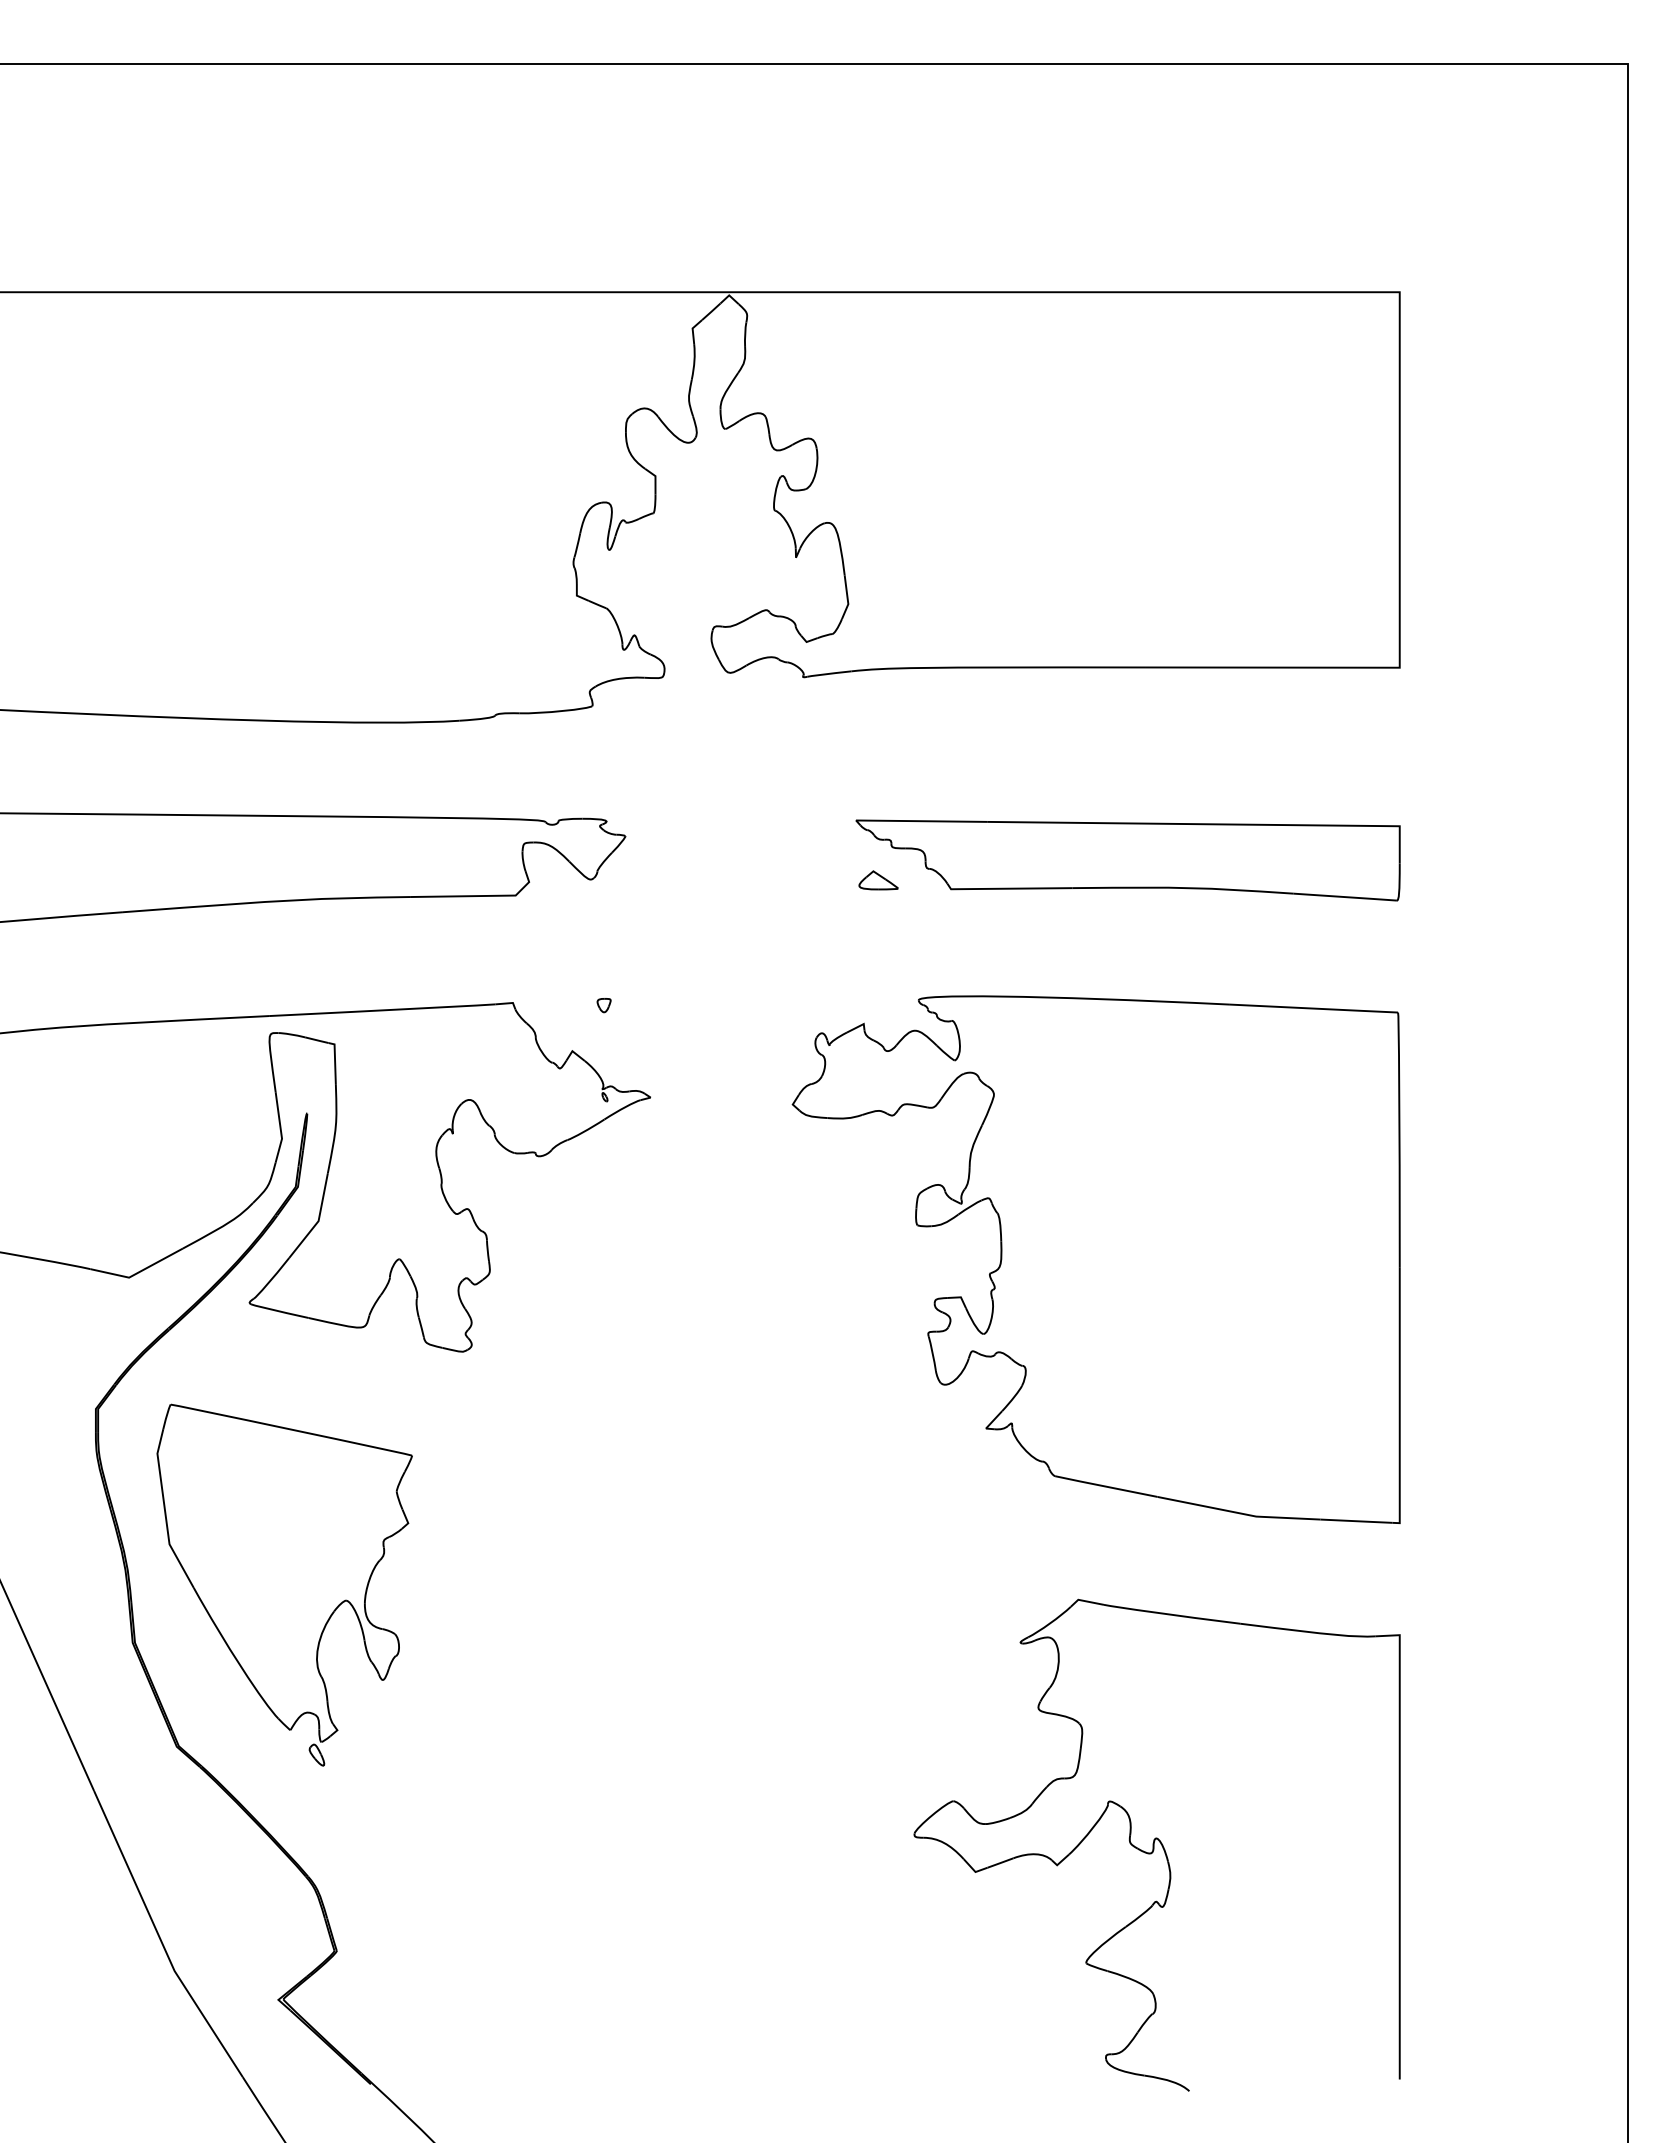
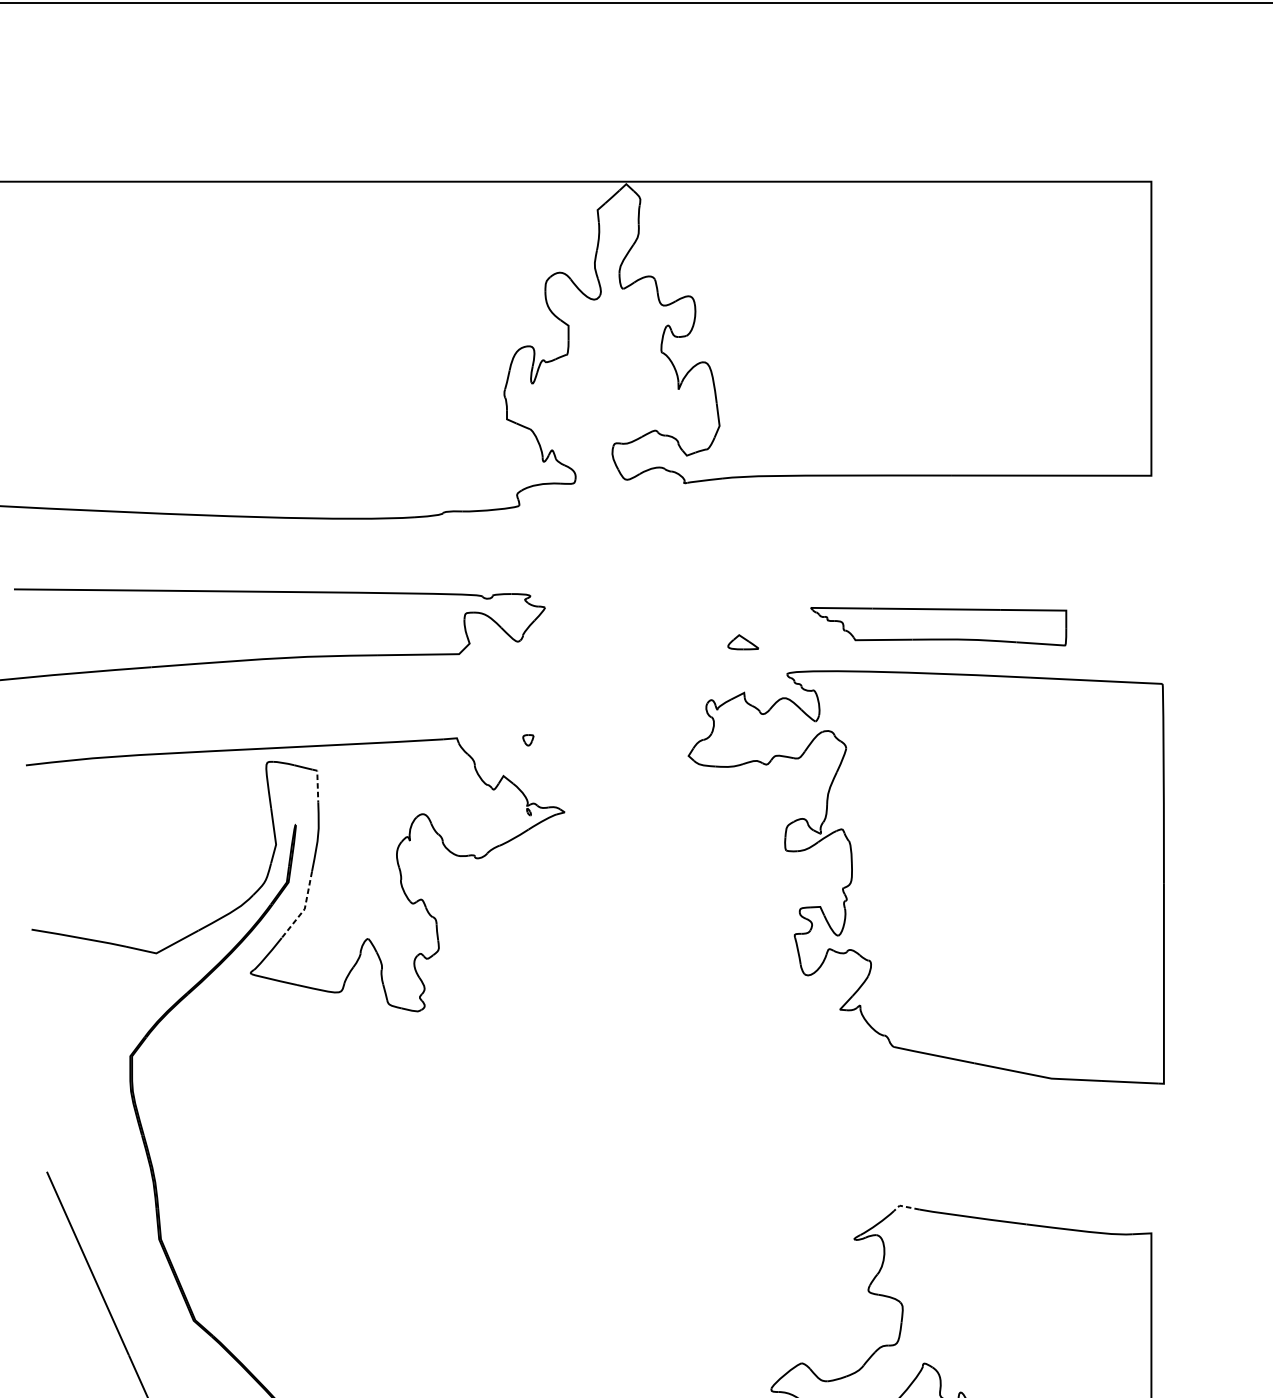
part: (1127, 860) -> (938, 626), size x0.6
line: (335, 1061) -> (317, 784), solid -> dashed
line: (318, 1221) -> (304, 909), solid -> dashed
part: (1095, 1259) -> (925, 877), moved
part: (284, 1584) -> (278, 1193), removed
line: (1084, 1601) -> (904, 1206), solid -> dashed

